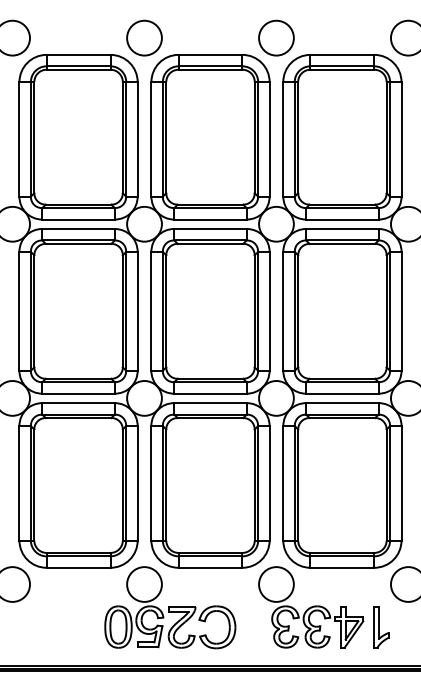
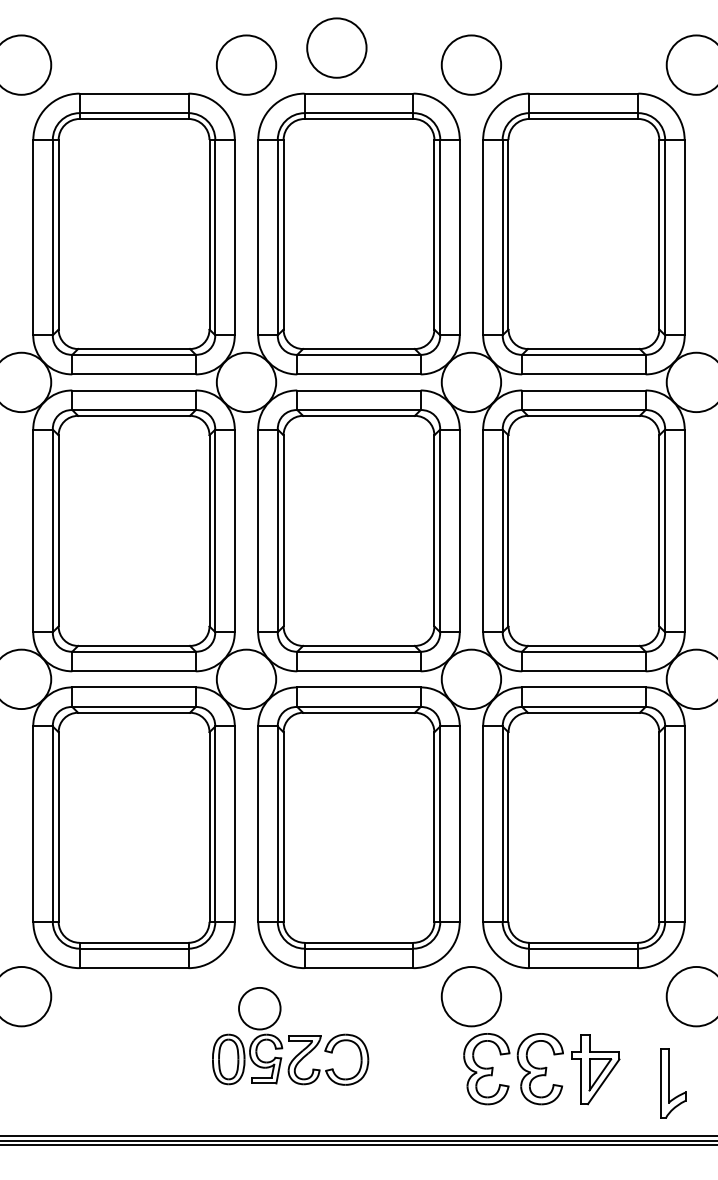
circle: (197, 27) -> (336, 46), added
part: (170, 607) -> (290, 1035), size x0.7
part: (381, 627) -> (672, 1083), moved

